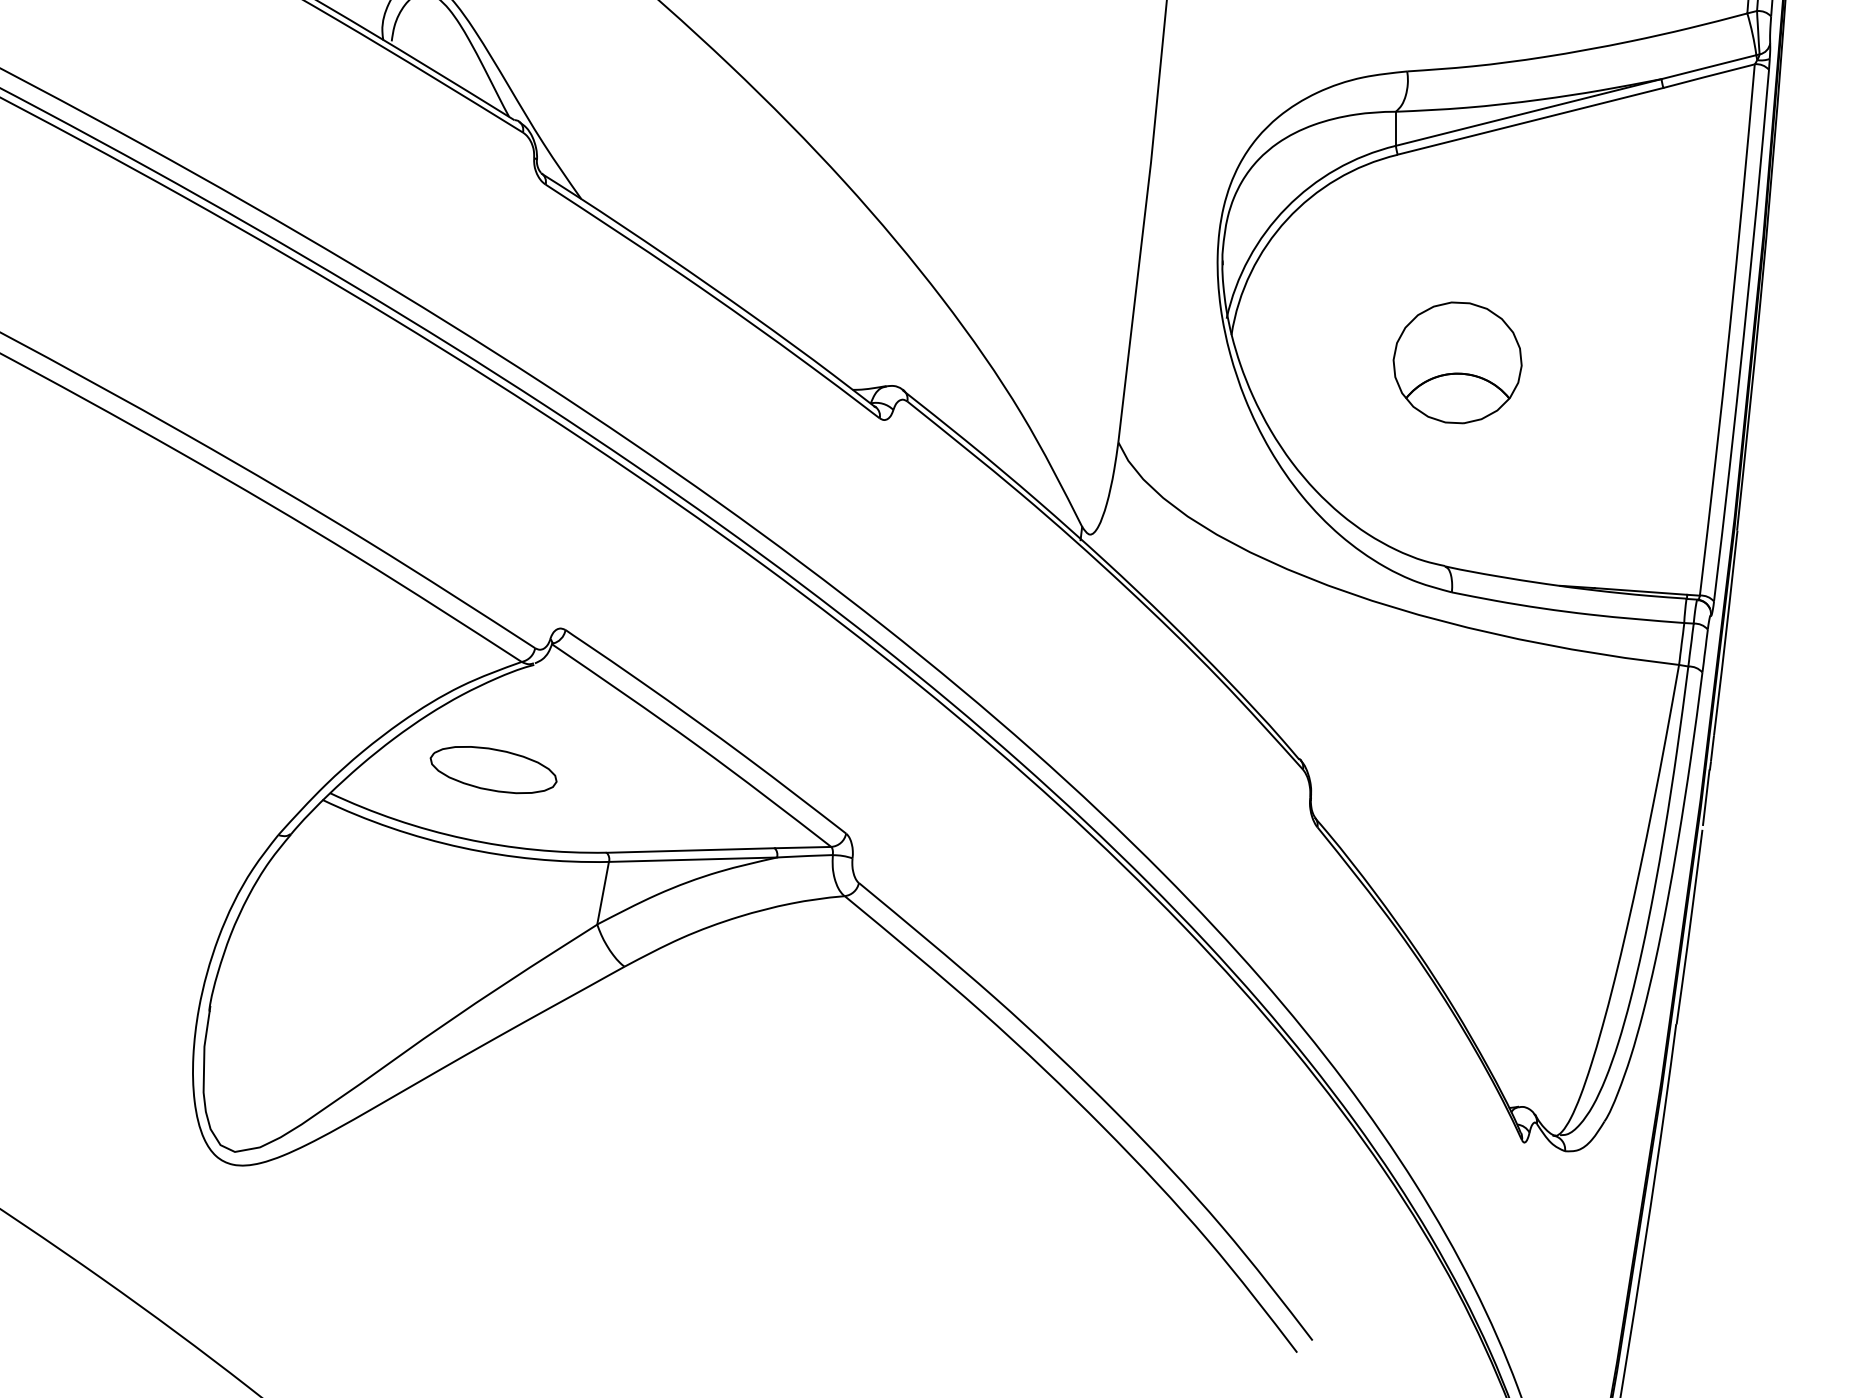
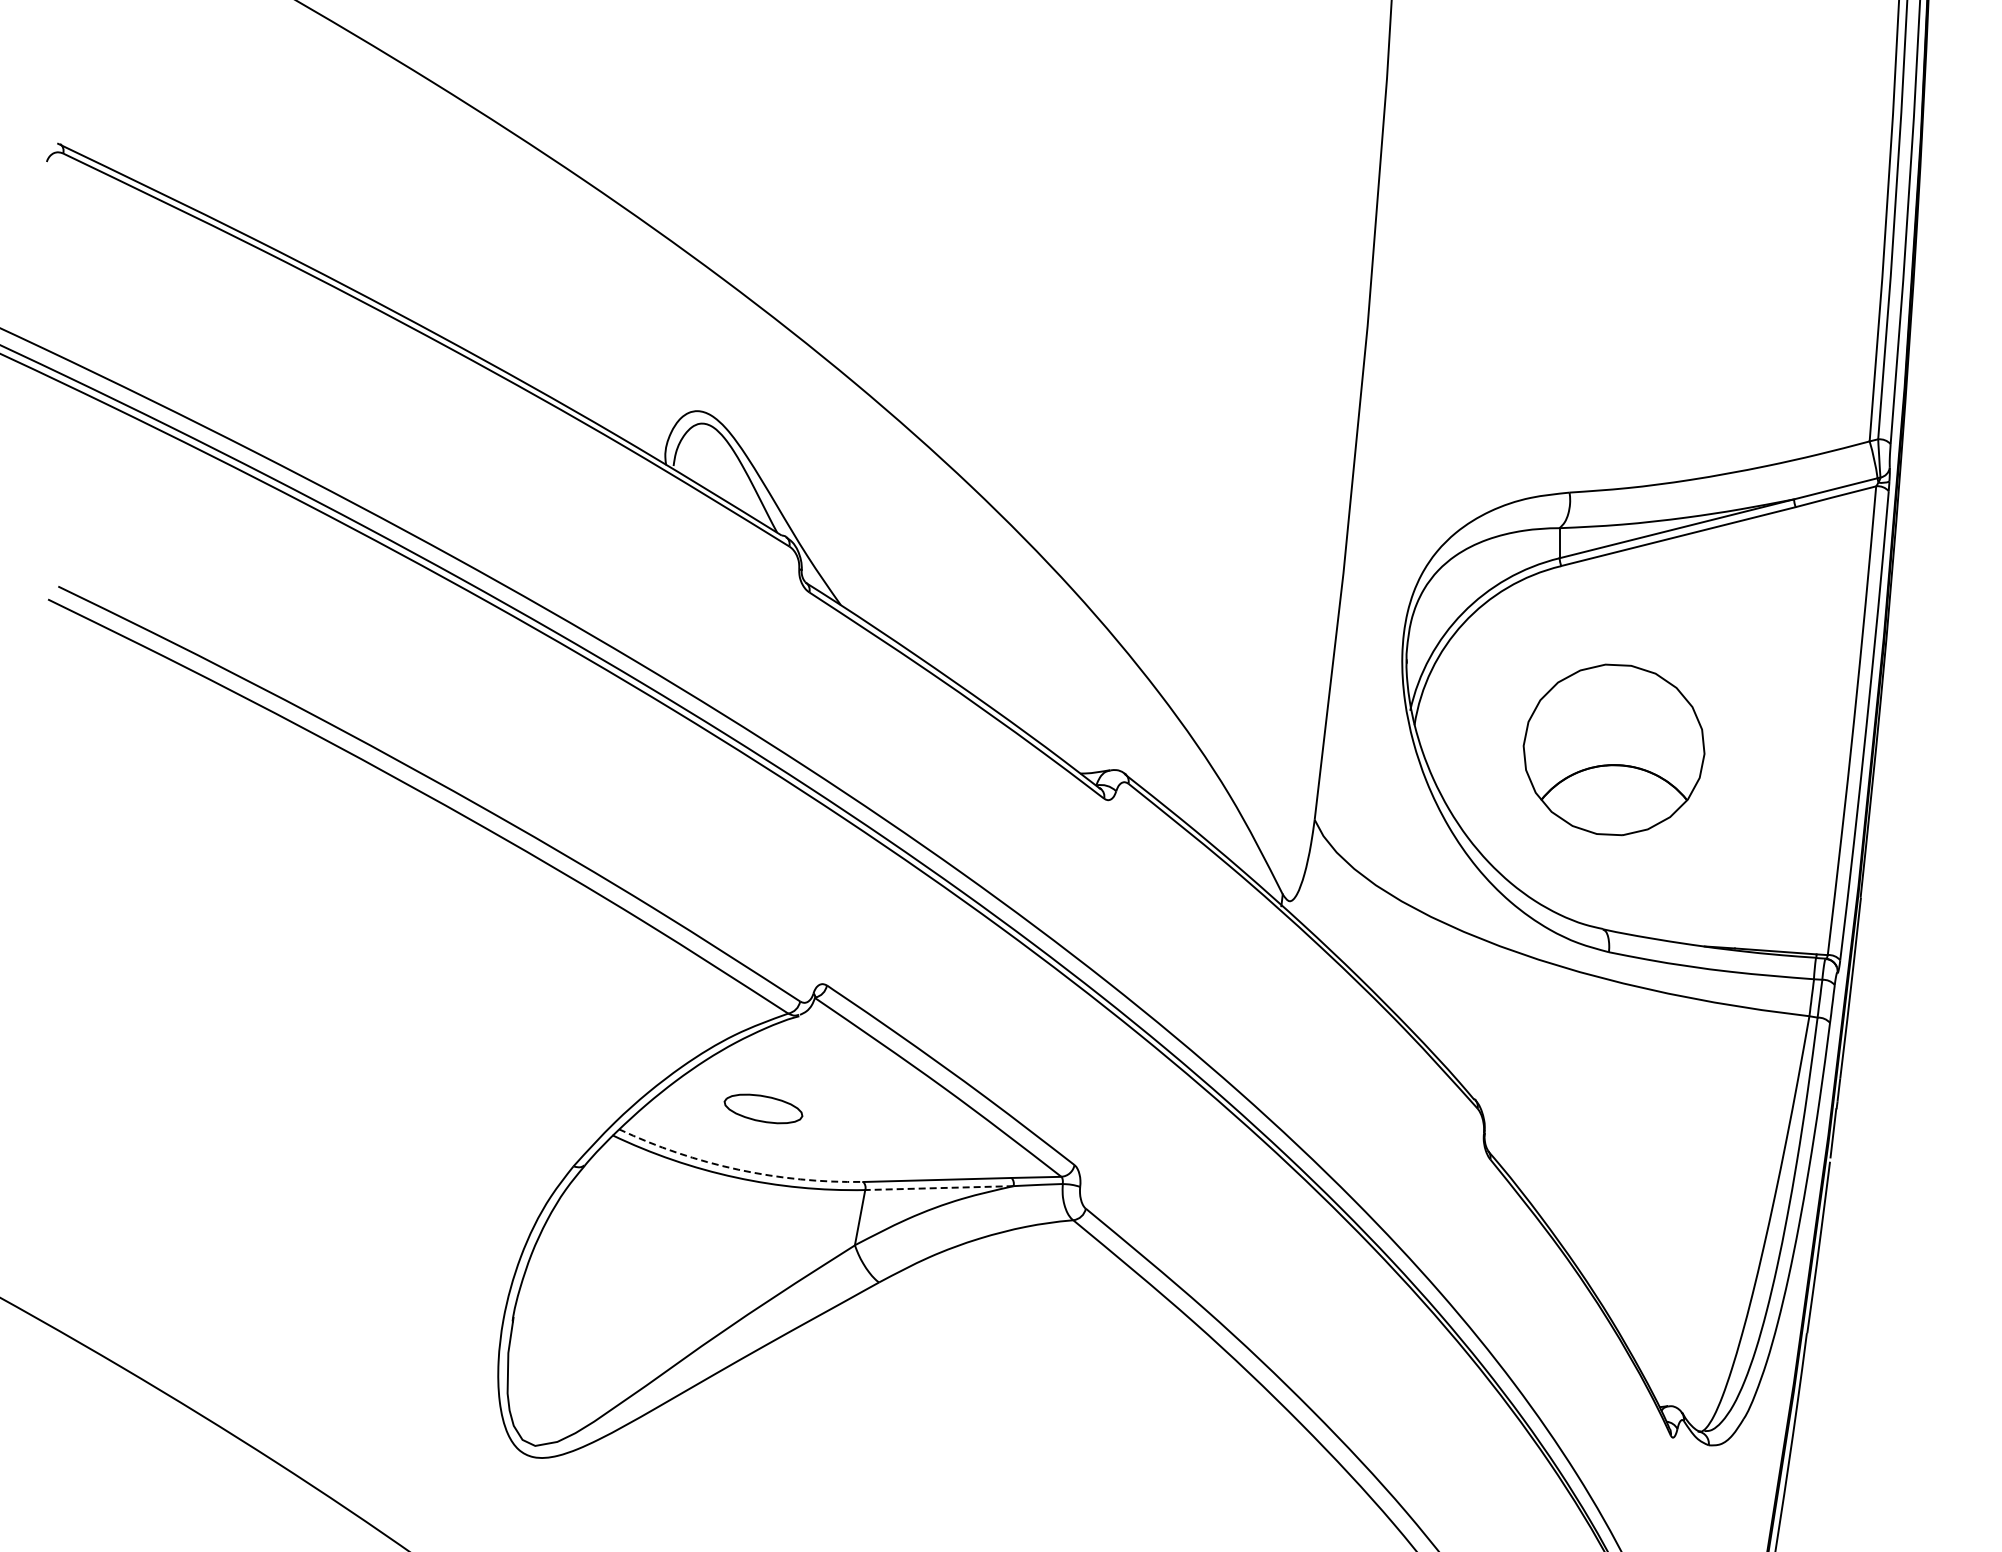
part: (1457, 362) -> (1613, 749), size x1.6
part: (493, 769) -> (763, 1108), size x0.7
arc: (465, 838) -> (738, 1169), solid -> dashed
line: (691, 860) -> (938, 1188), solid -> dashed

